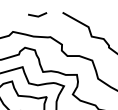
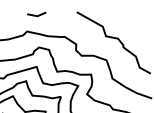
line: (36, 14) -> (35, 14), moved

